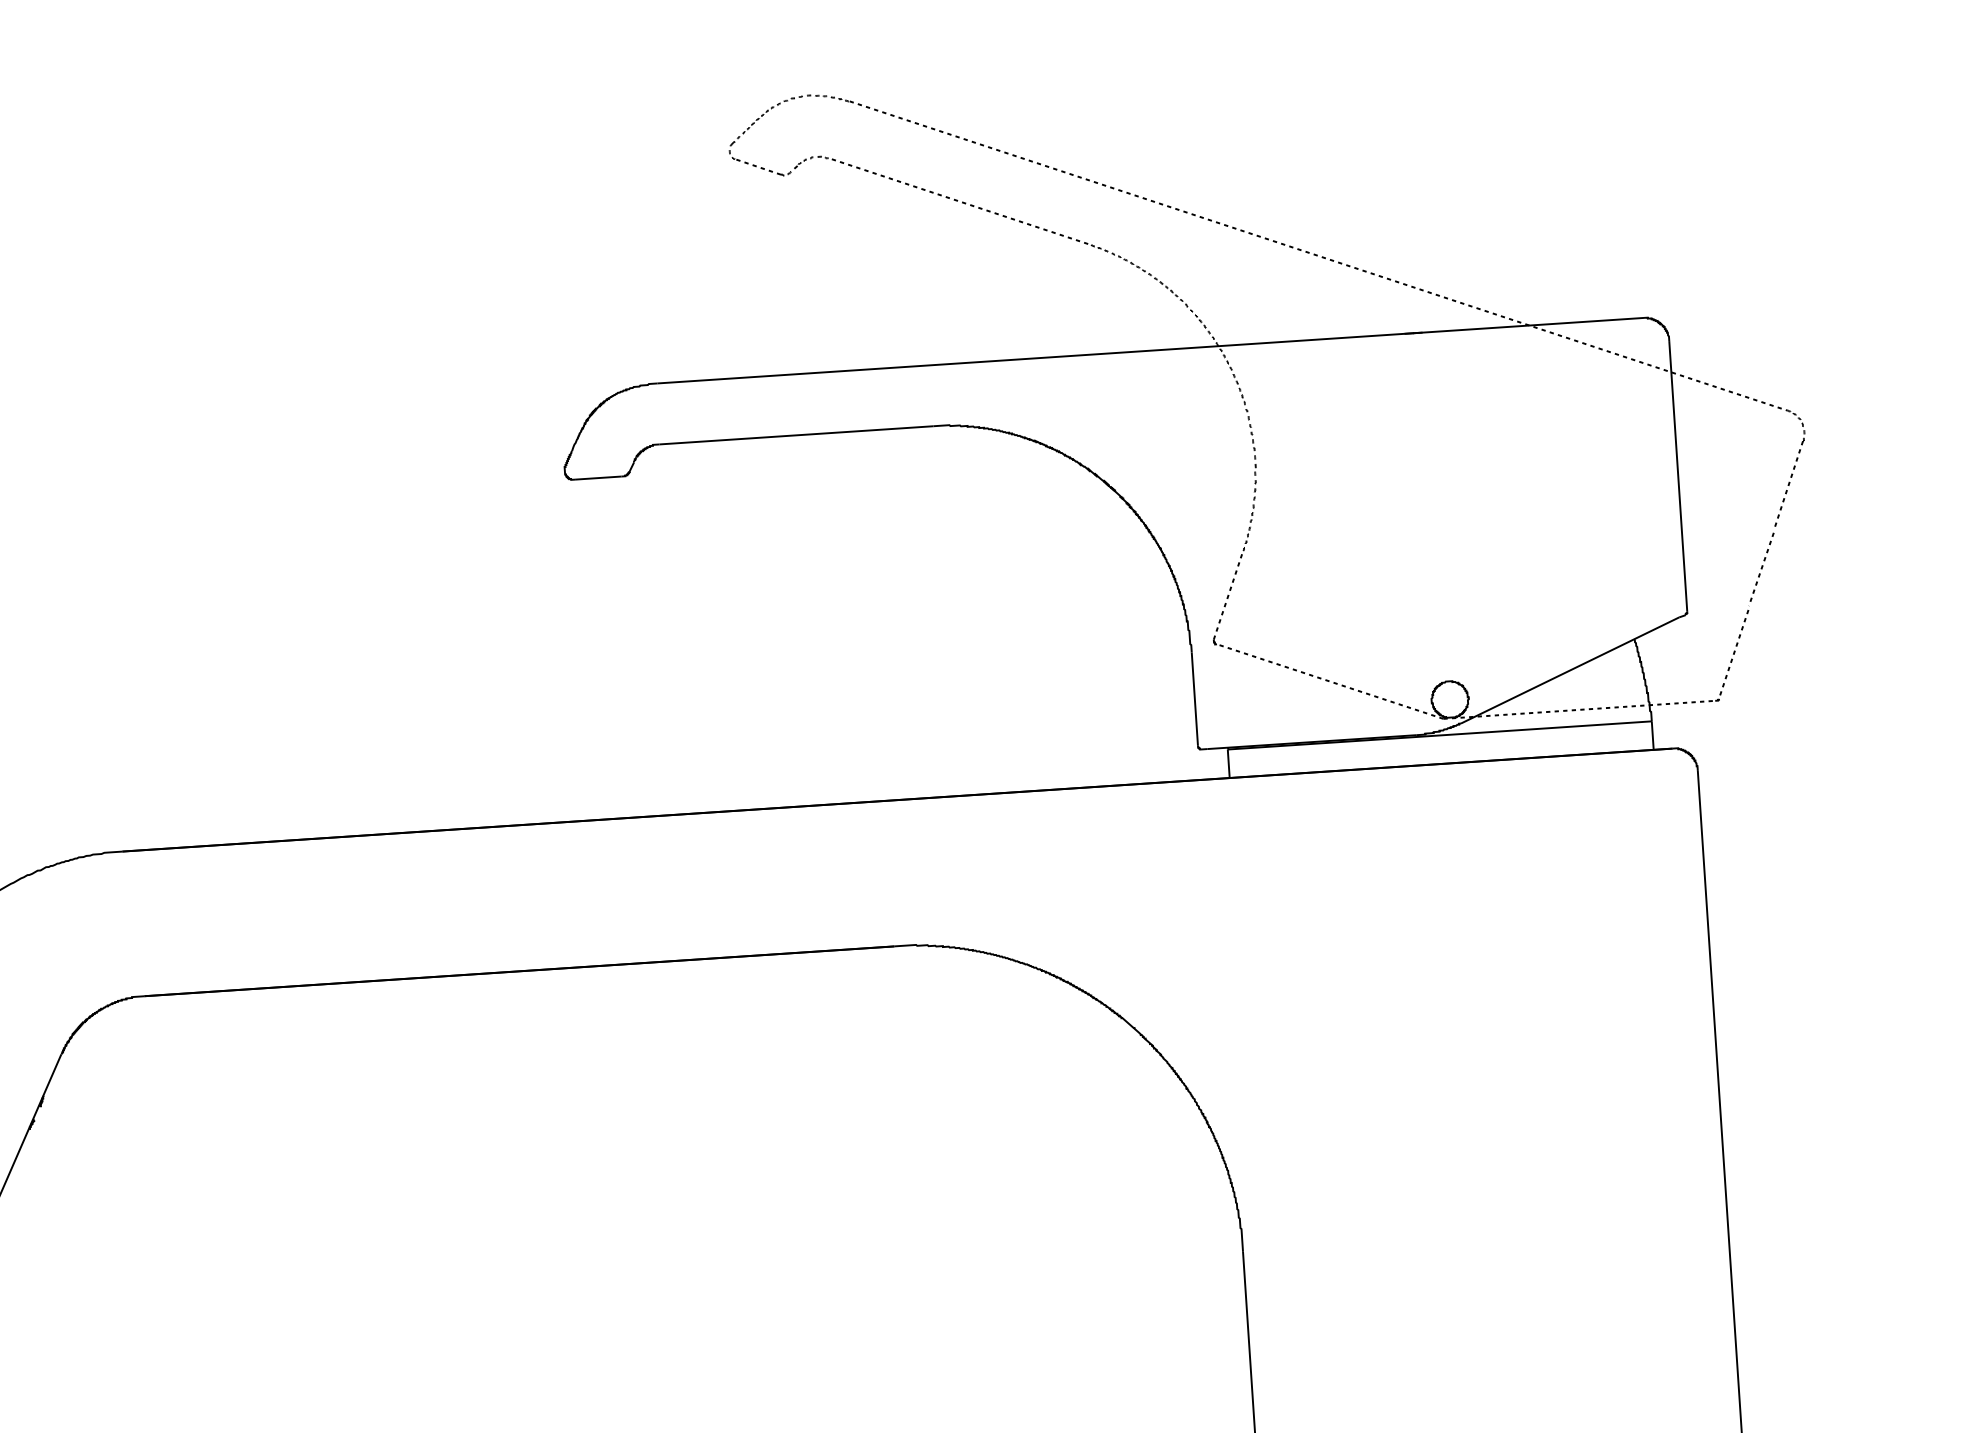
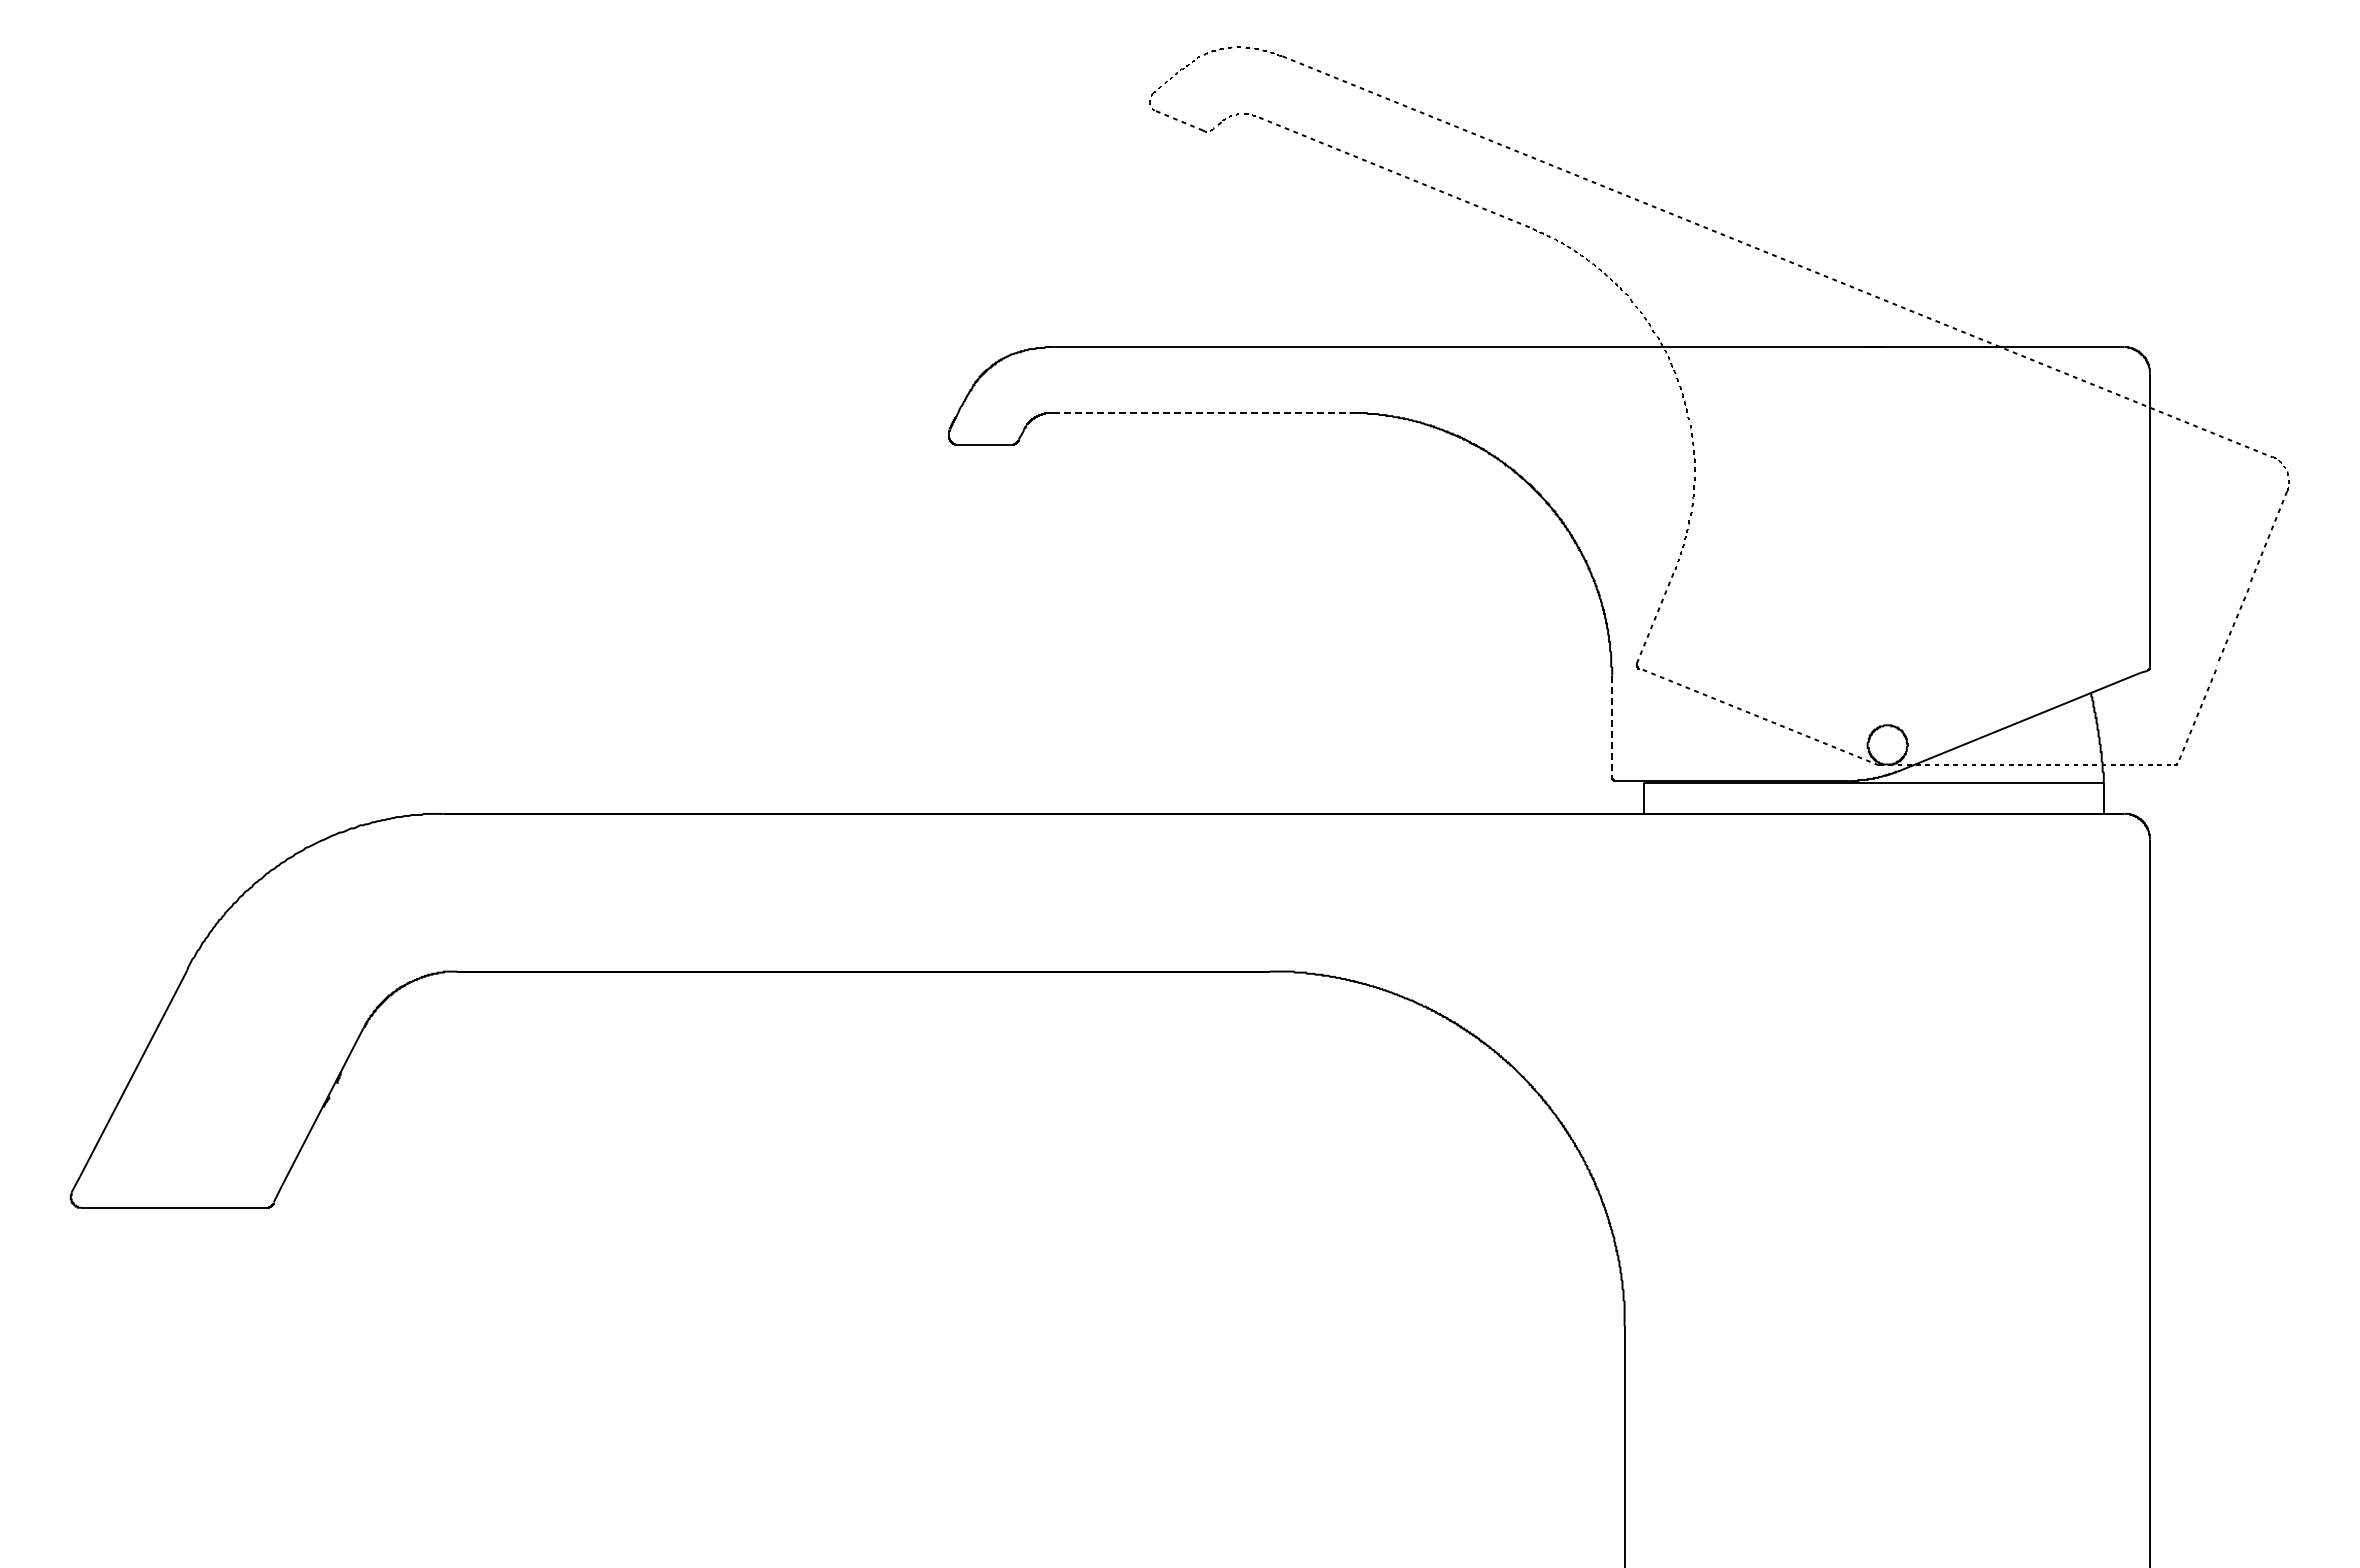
line: (796, 434) -> (1201, 412), solid -> dashed
line: (1195, 699) -> (1612, 726), solid -> dashed

